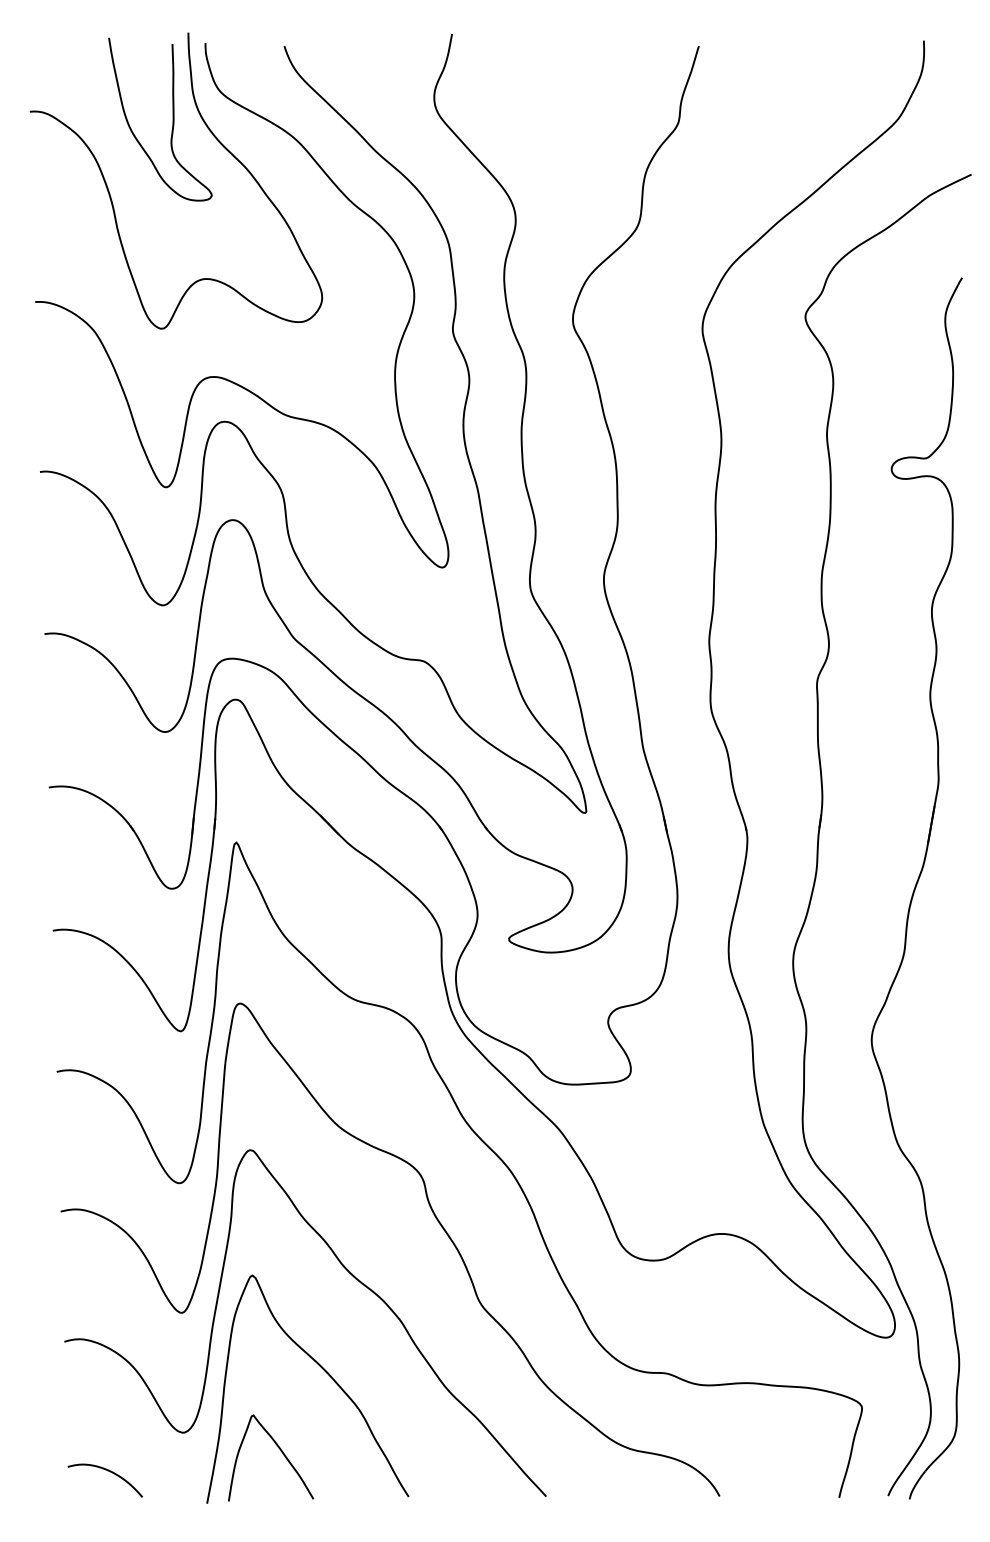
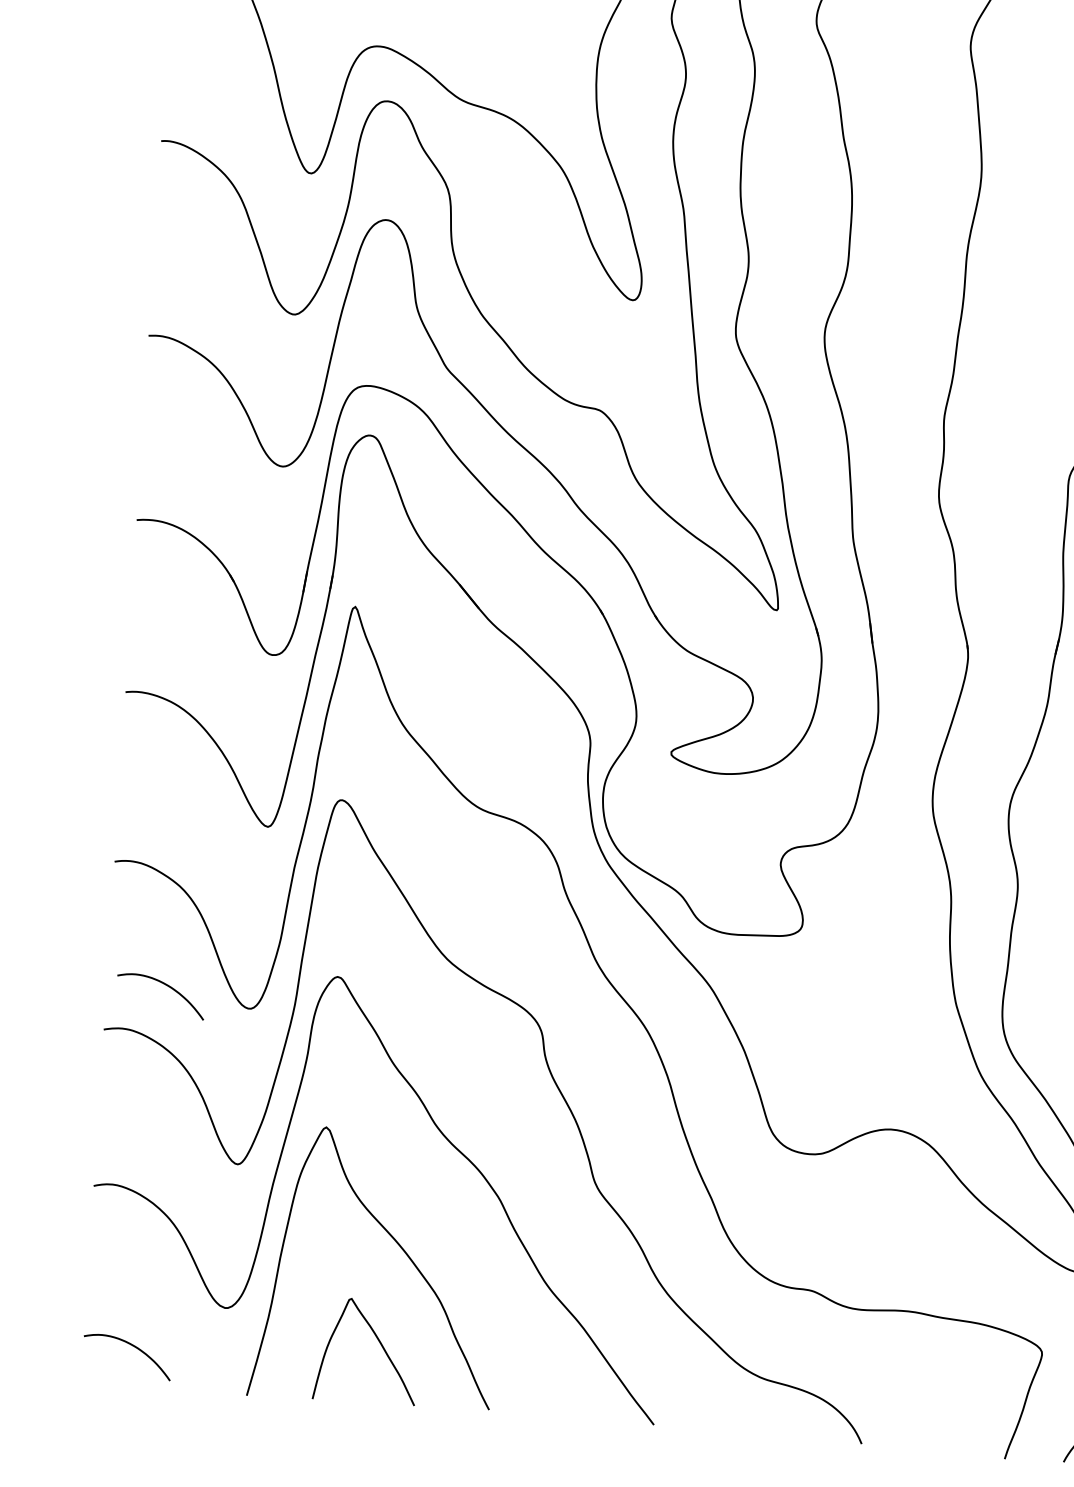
curve: (107, 1170) -> (164, 985), added
curve: (280, 1451) -> (380, 1345), moved

